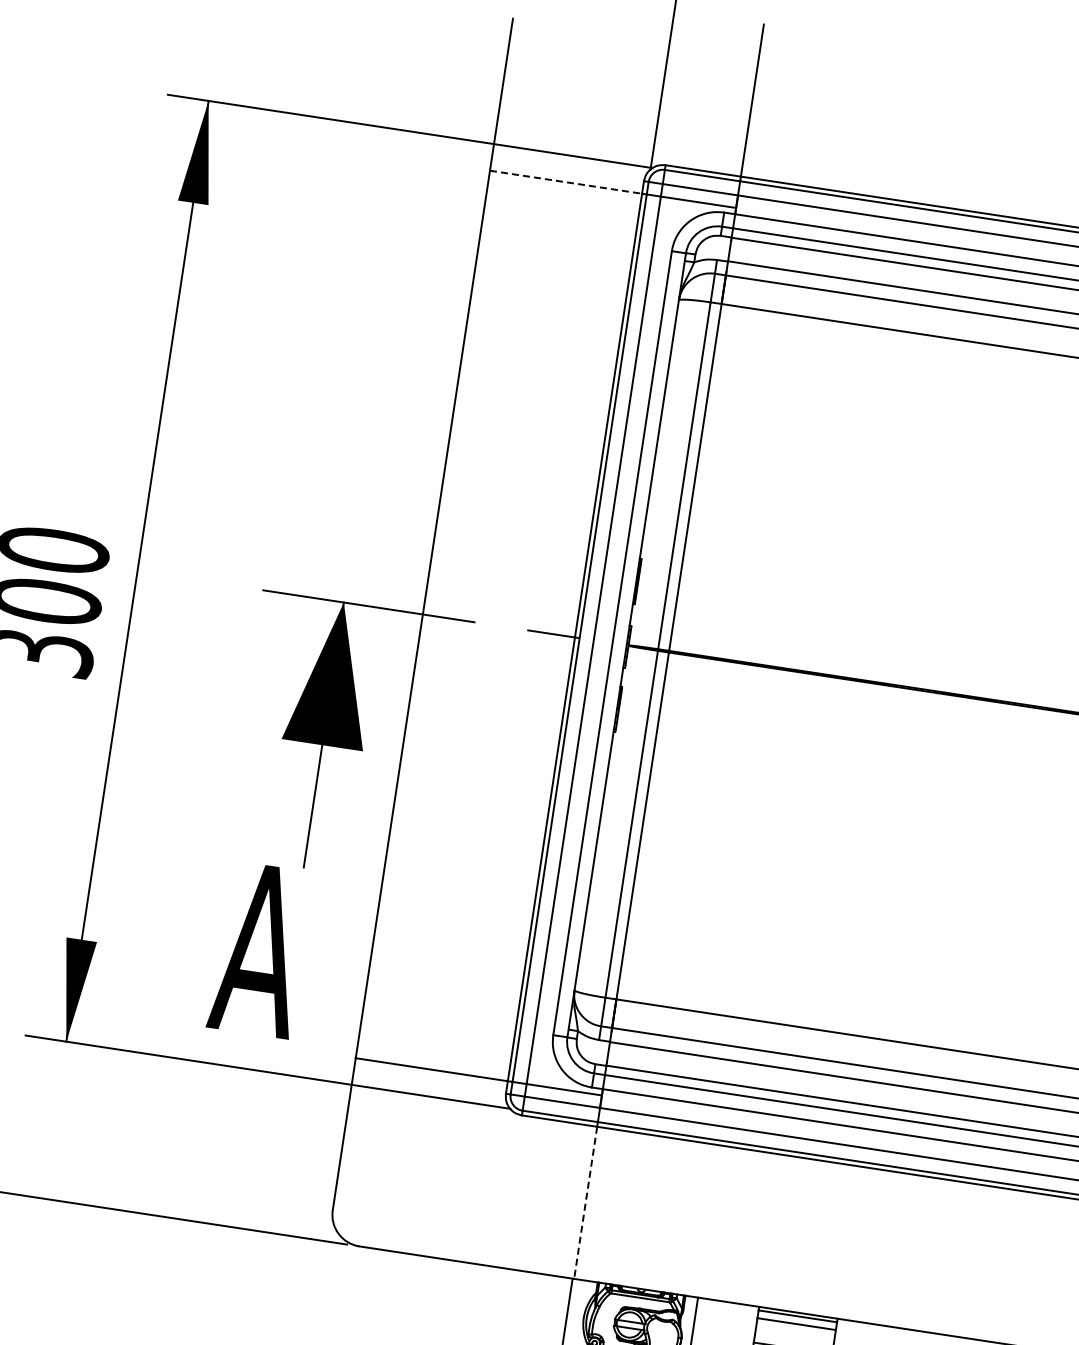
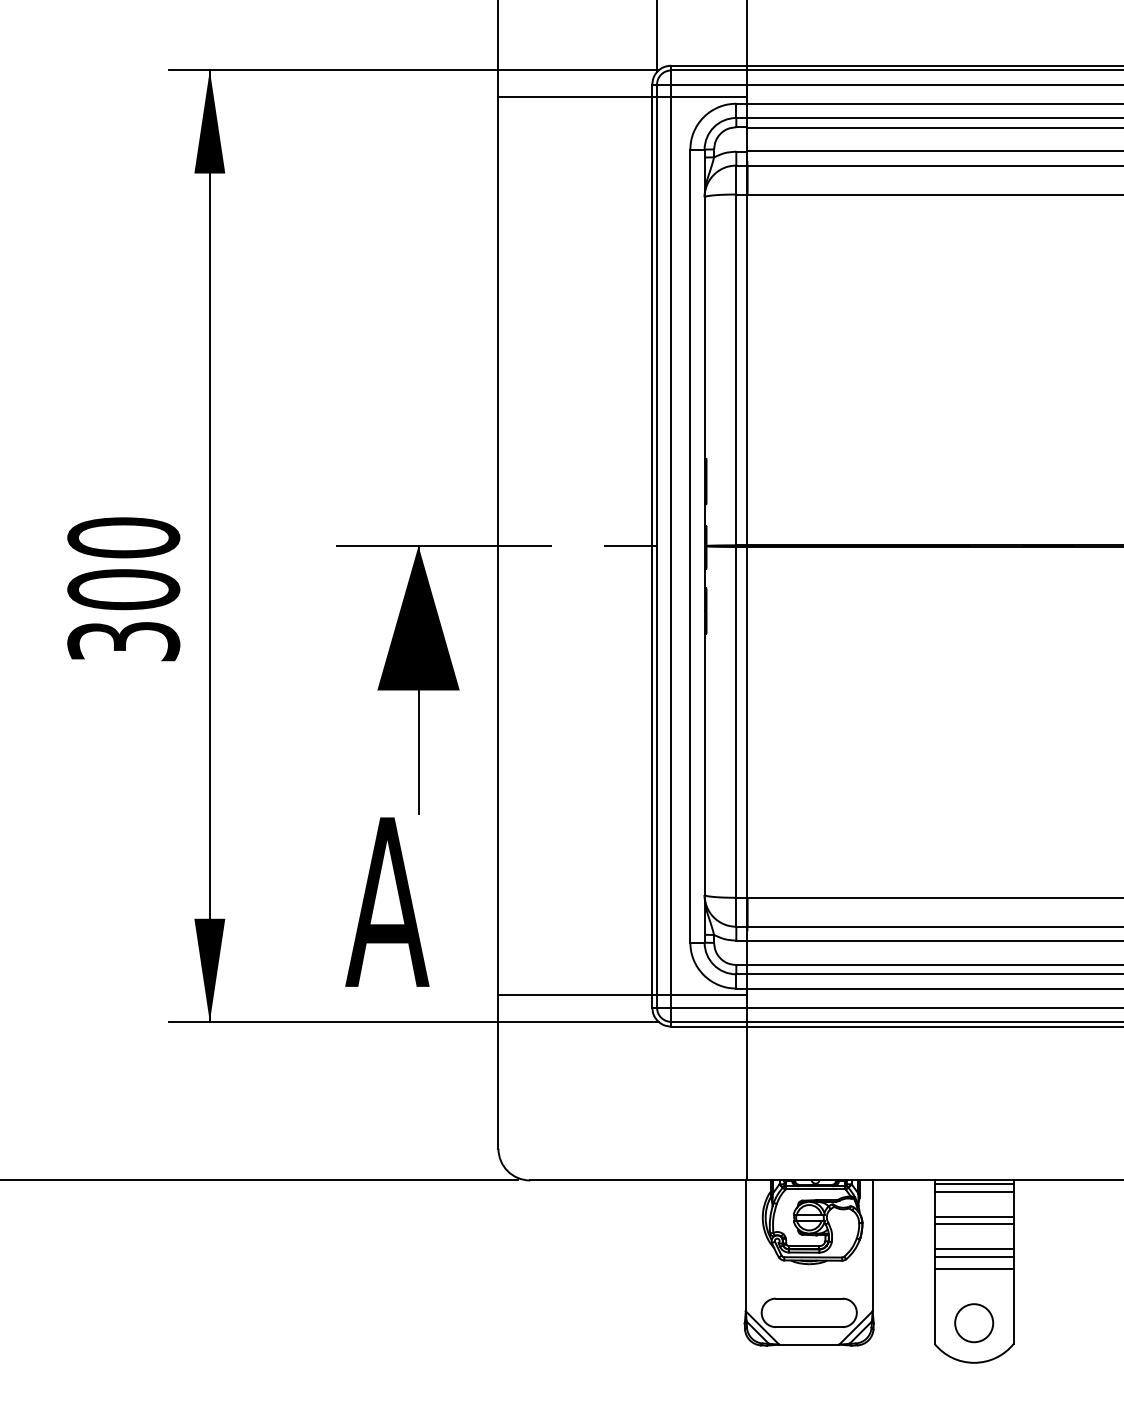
line: (566, 182) -> (575, 97), dashed -> solid
line: (585, 1202) -> (747, 1103), dashed -> solid

